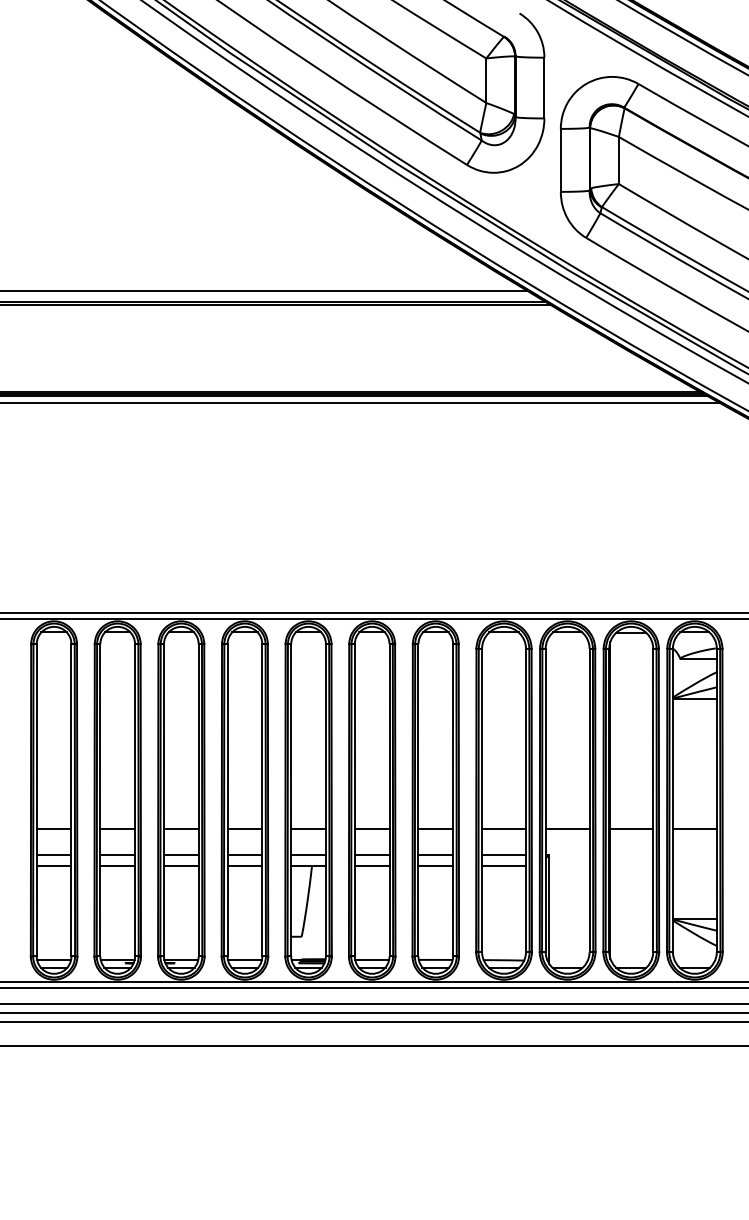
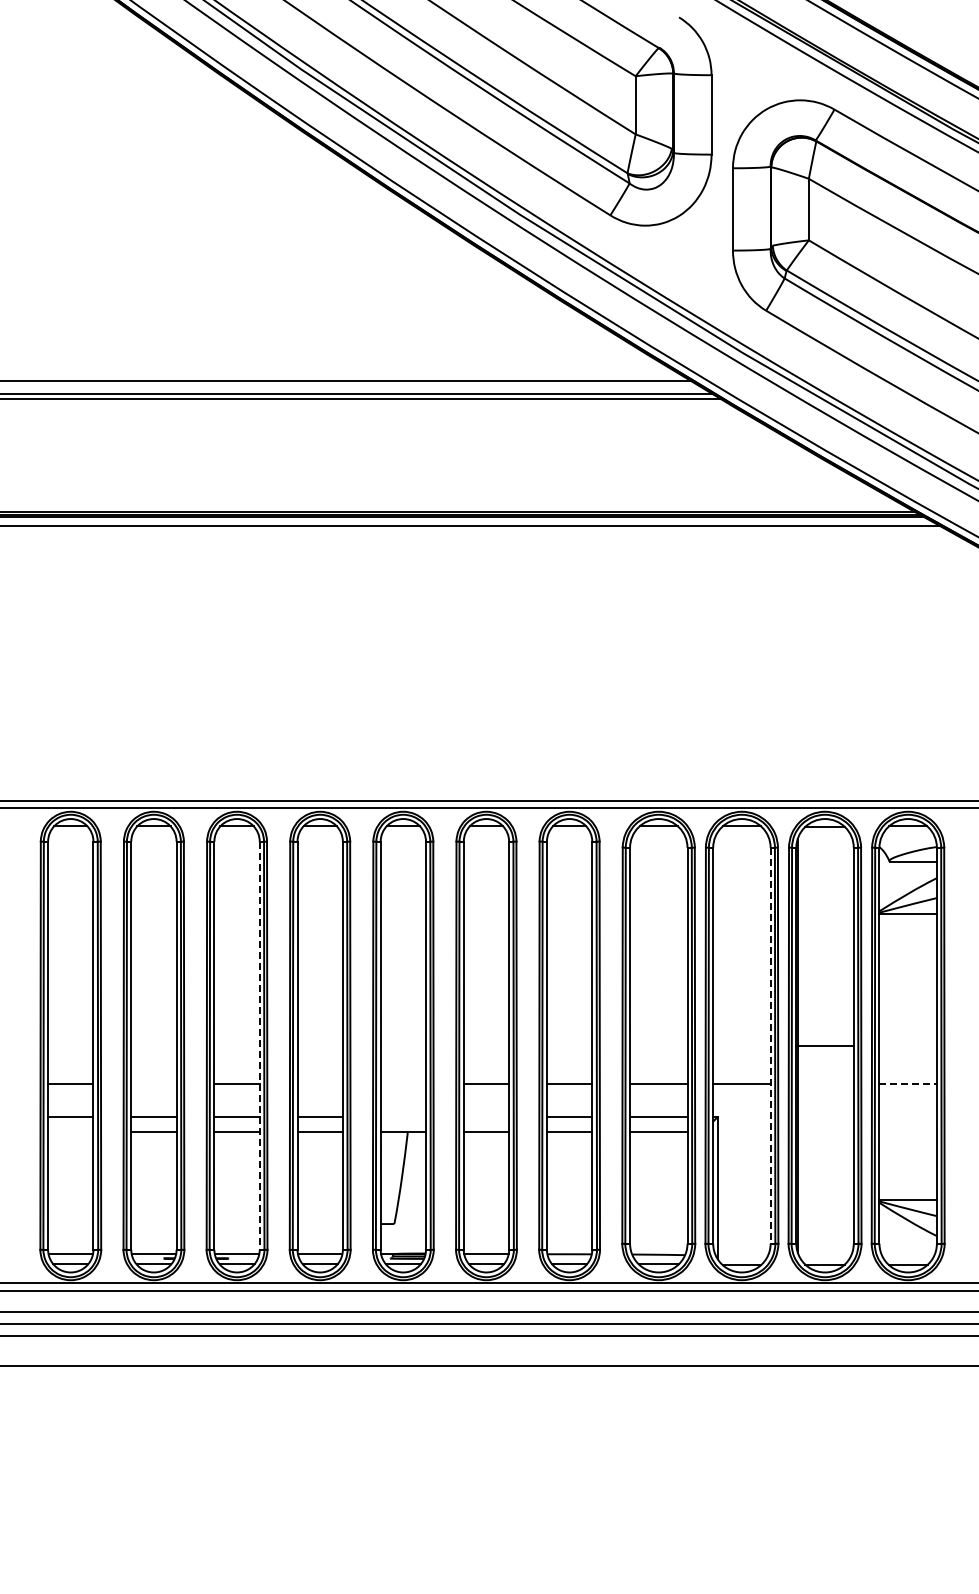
line: (198, 800) -> (259, 1046), solid -> dashed
line: (589, 800) -> (770, 1046), solid -> dashed
line: (117, 829) -> (153, 1083), removed
line: (244, 829) -> (319, 1083), removed
line: (308, 829) -> (403, 1083), removed
line: (630, 829) -> (824, 1045), moved
line: (695, 829) -> (908, 1083), solid -> dashed
line: (308, 855) -> (403, 1117), removed
line: (372, 855) -> (486, 1117), removed
line: (53, 865) -> (70, 1131), removed

